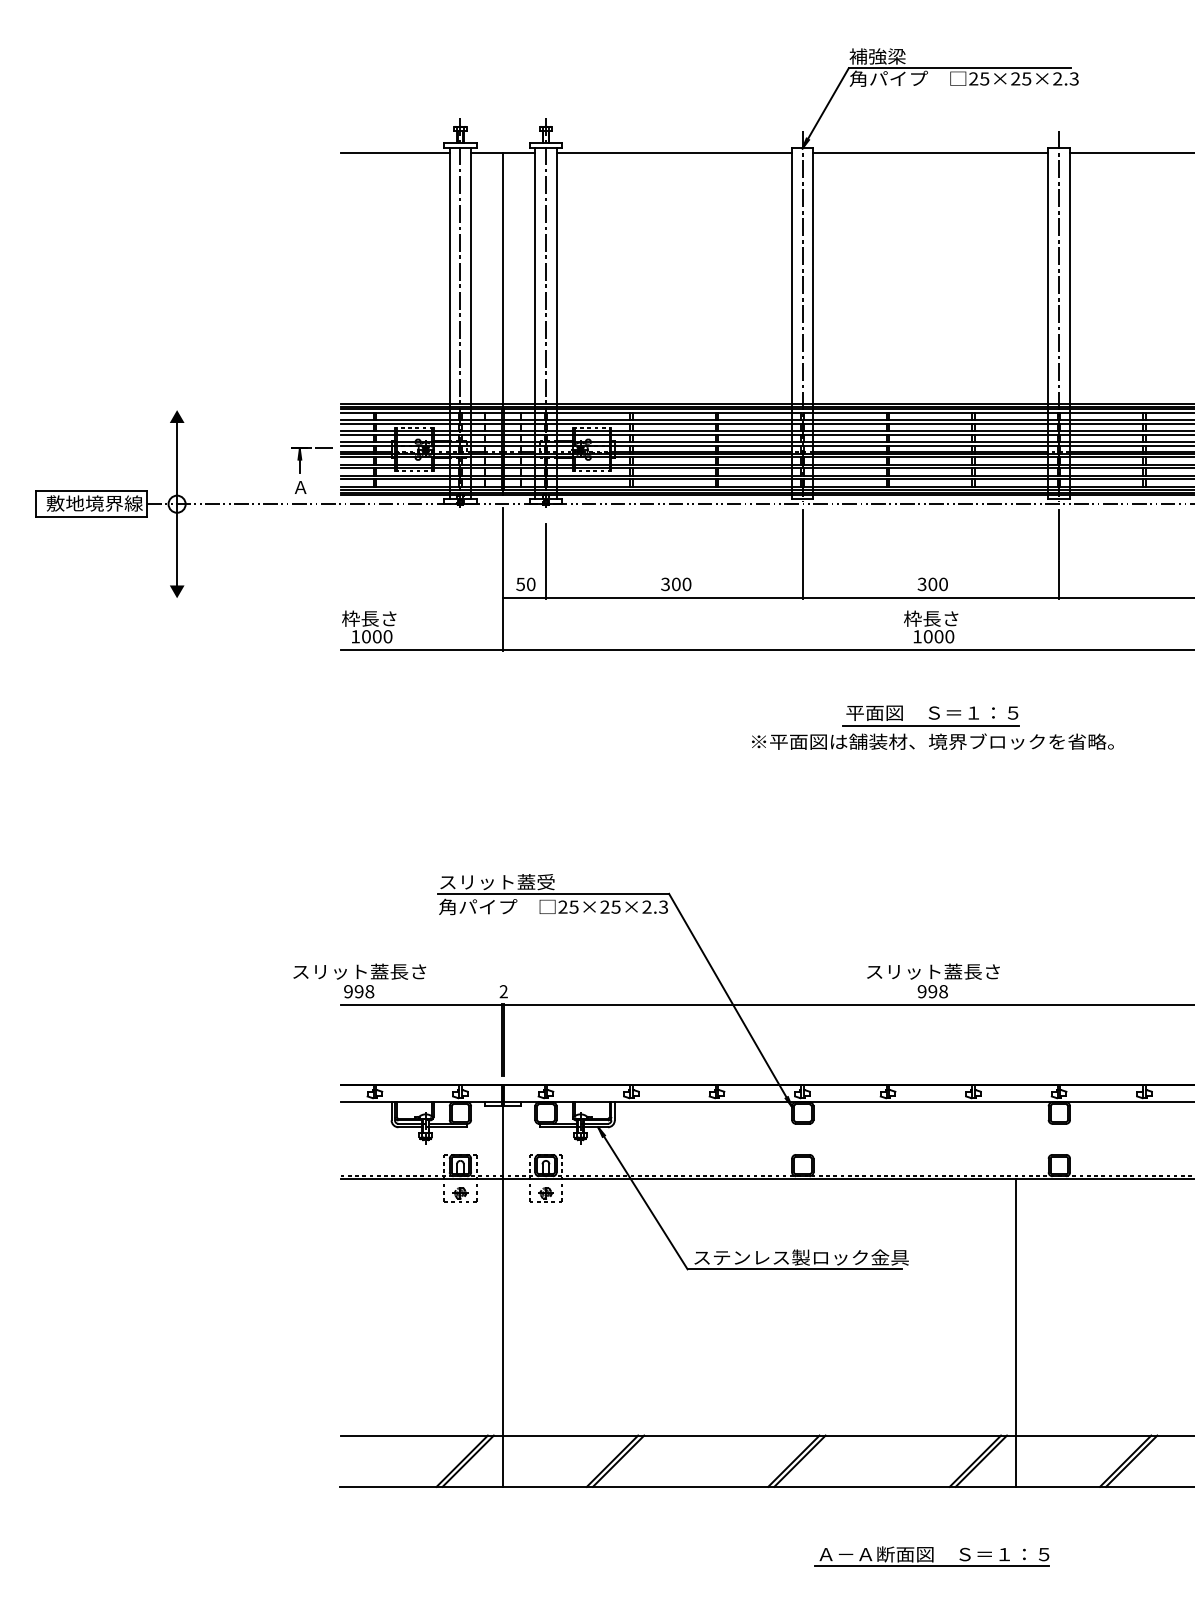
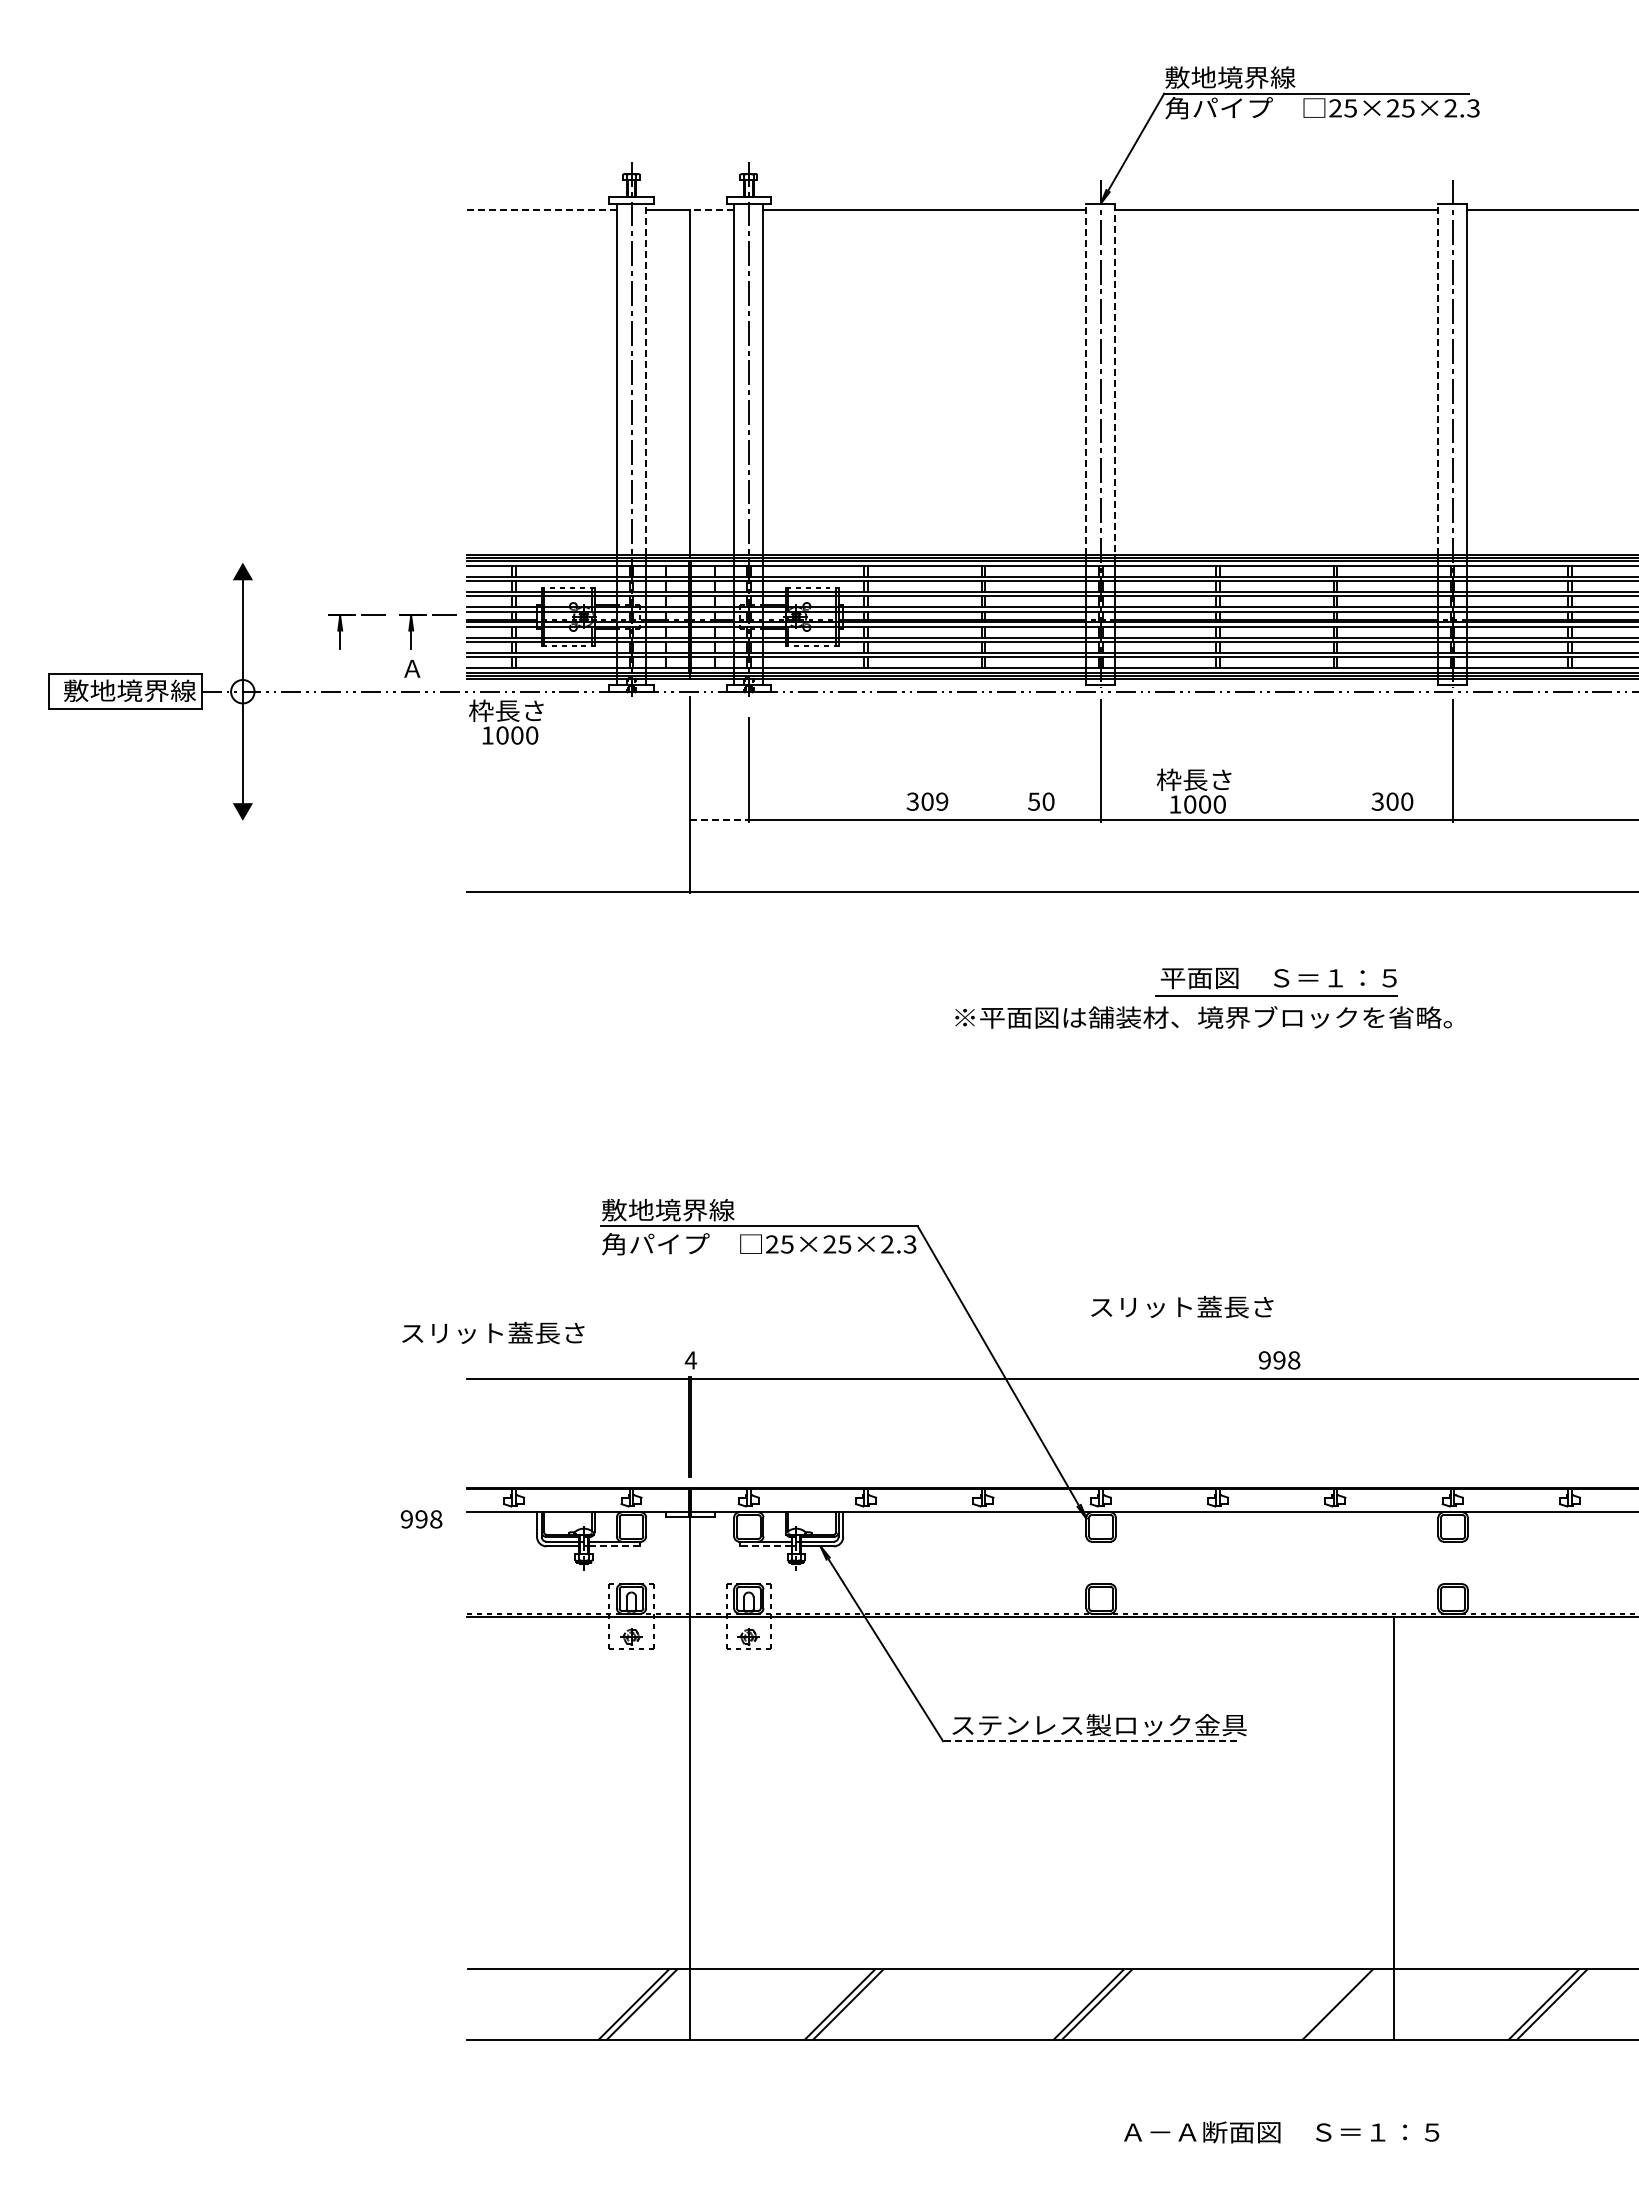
text: (897, 56) -> (1230, 77), 補強梁 -> 敷地境界線
line: (395, 152) -> (542, 209), solid -> dashed
line: (519, 152) -> (712, 209), solid -> dashed
line: (471, 275) -> (646, 378), solid -> dashed
line: (792, 275) -> (1086, 378), solid -> dashed
line: (1048, 275) -> (1438, 378), solid -> dashed
line: (813, 276) -> (1115, 379), solid -> dashed
part: (250, 459) -> (343, 630), added
text: (526, 584) -> (1041, 801), moved
text: (687, 584) -> (942, 801), 300 -> 309
text: (932, 584) -> (1392, 801), moved
line: (524, 597) -> (719, 819), solid -> dashed
text: (369, 626) -> (506, 721), moved
text: (930, 626) -> (1193, 790), moved
text: (932, 741) -> (1203, 1017), moved
text: (496, 882) -> (681, 1210), スリット蓋受 -> 敷地境界線
text: (933, 972) -> (1182, 1307), moved
text: (359, 991) -> (421, 1519), moved
text: (503, 991) -> (690, 1360), 2 -> 4
line: (448, 1127) -> (614, 1546), solid -> dashed
line: (558, 1127) -> (765, 1546), solid -> dashed
line: (794, 1269) -> (1089, 1741), solid -> dashed
line: (980, 1461) -> (1345, 2004), removed
line: (931, 1565) -> (1277, 2147), removed

